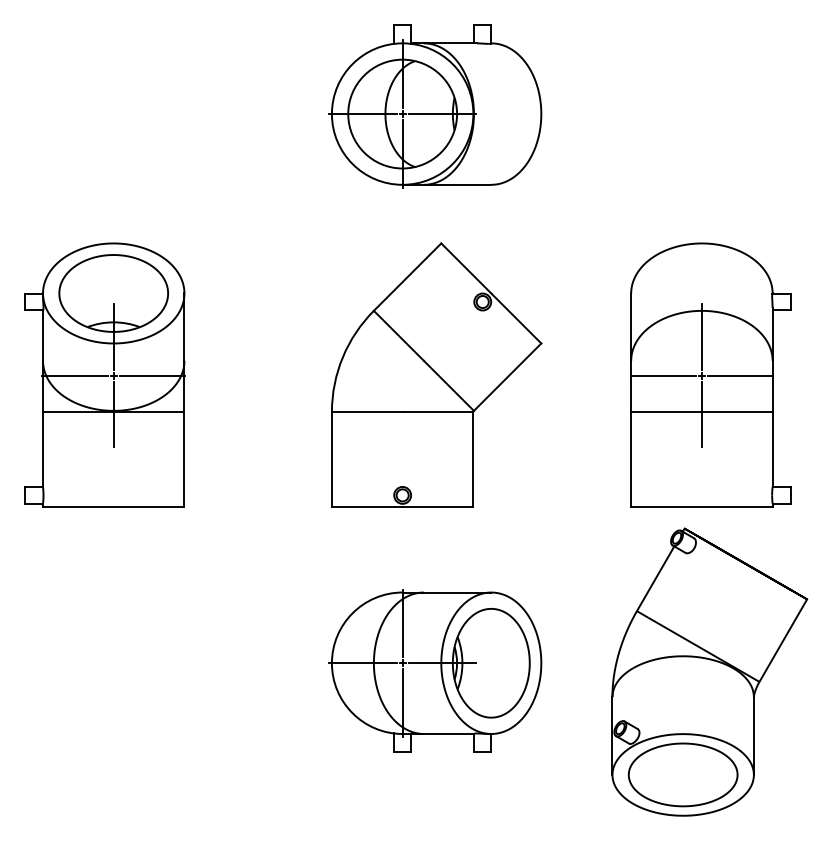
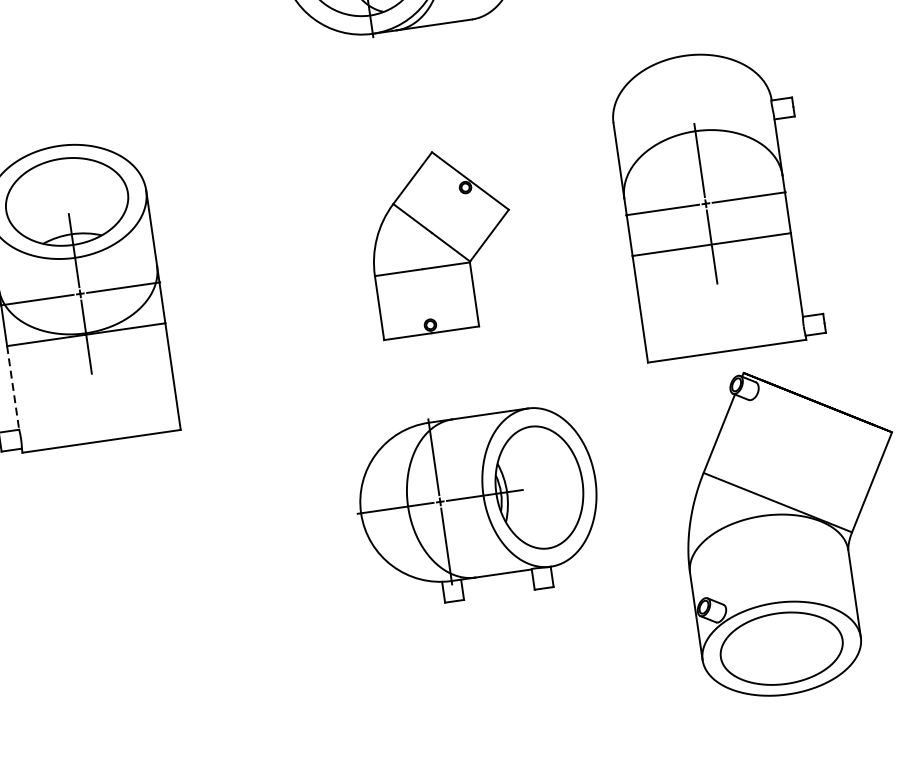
part: (436, 374) -> (441, 240), size x0.6
part: (710, 374) -> (715, 201), moved
line: (43, 450) -> (13, 388), solid -> dashed
part: (435, 670) -> (478, 504), moved

